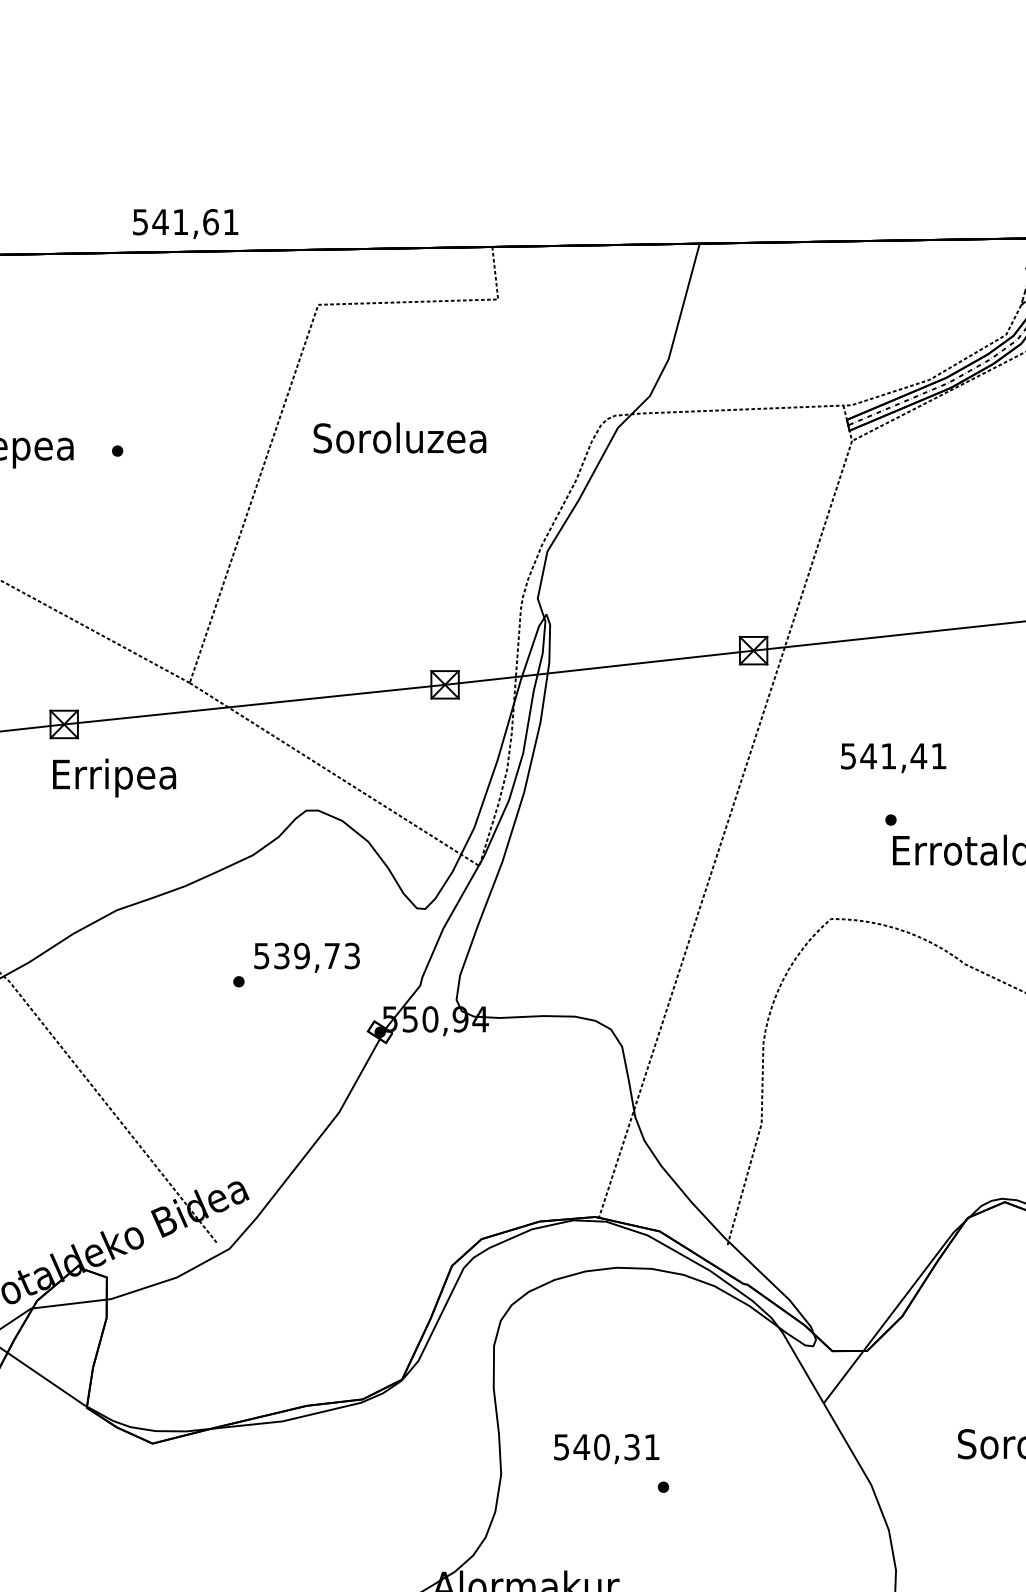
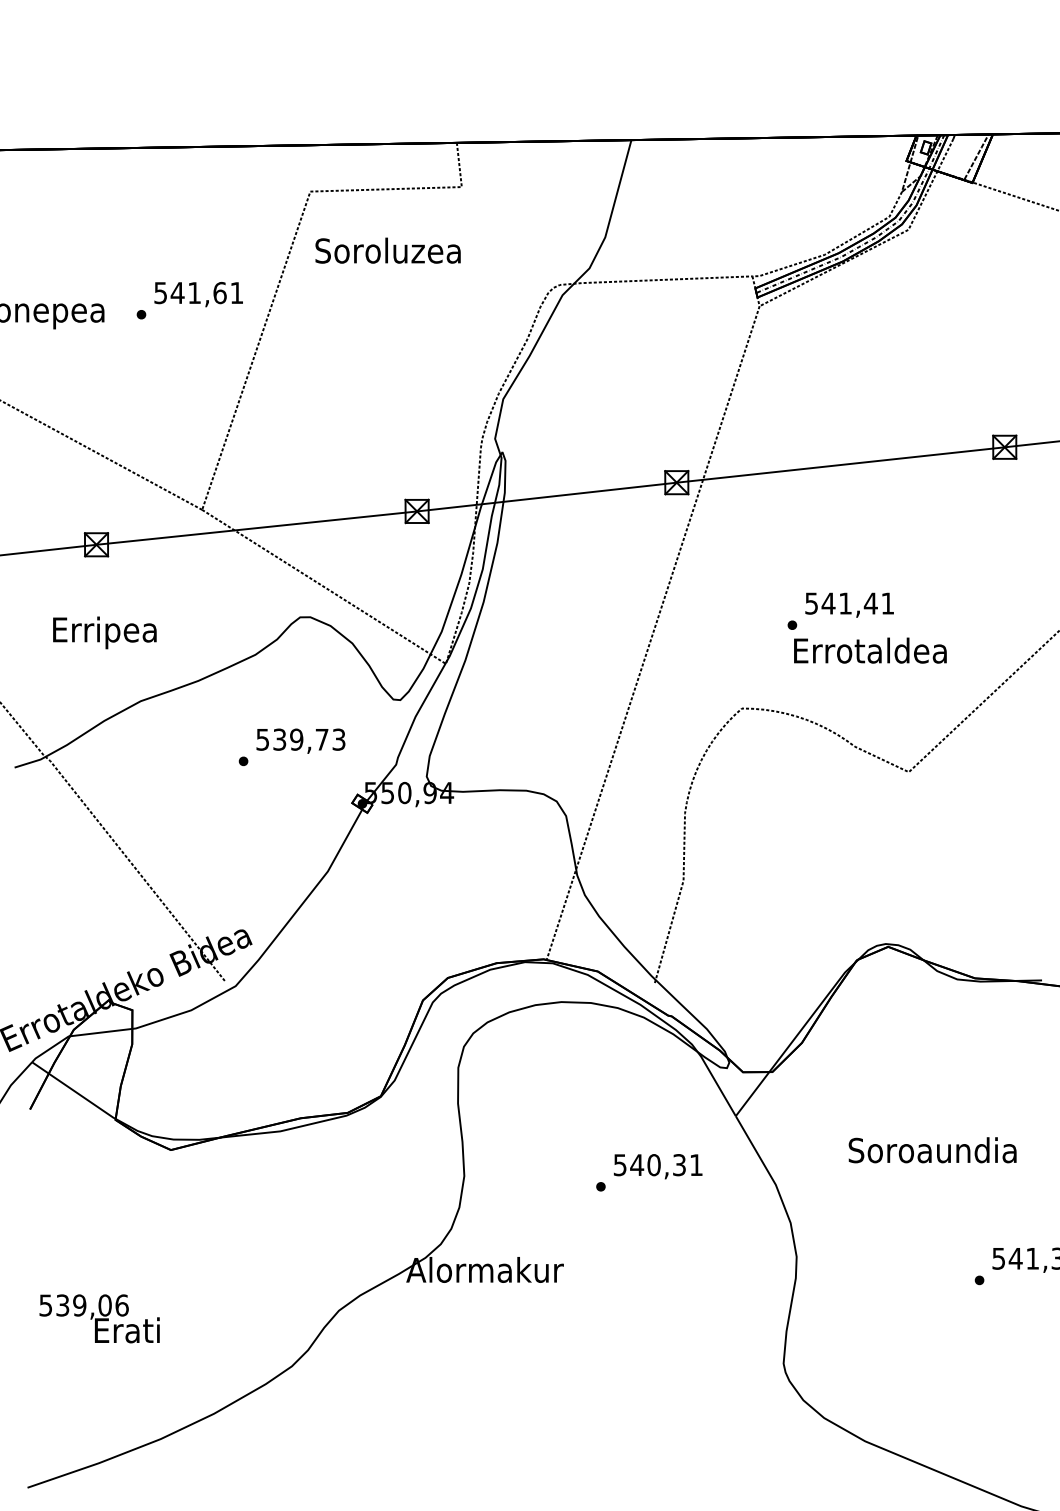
text: (185, 223) -> (198, 294), moved
text: (399, 437) -> (387, 250), moved
text: (893, 757) -> (849, 604), moved
text: (114, 777) -> (104, 632), moved
text: (605, 1448) -> (657, 1166), moved

